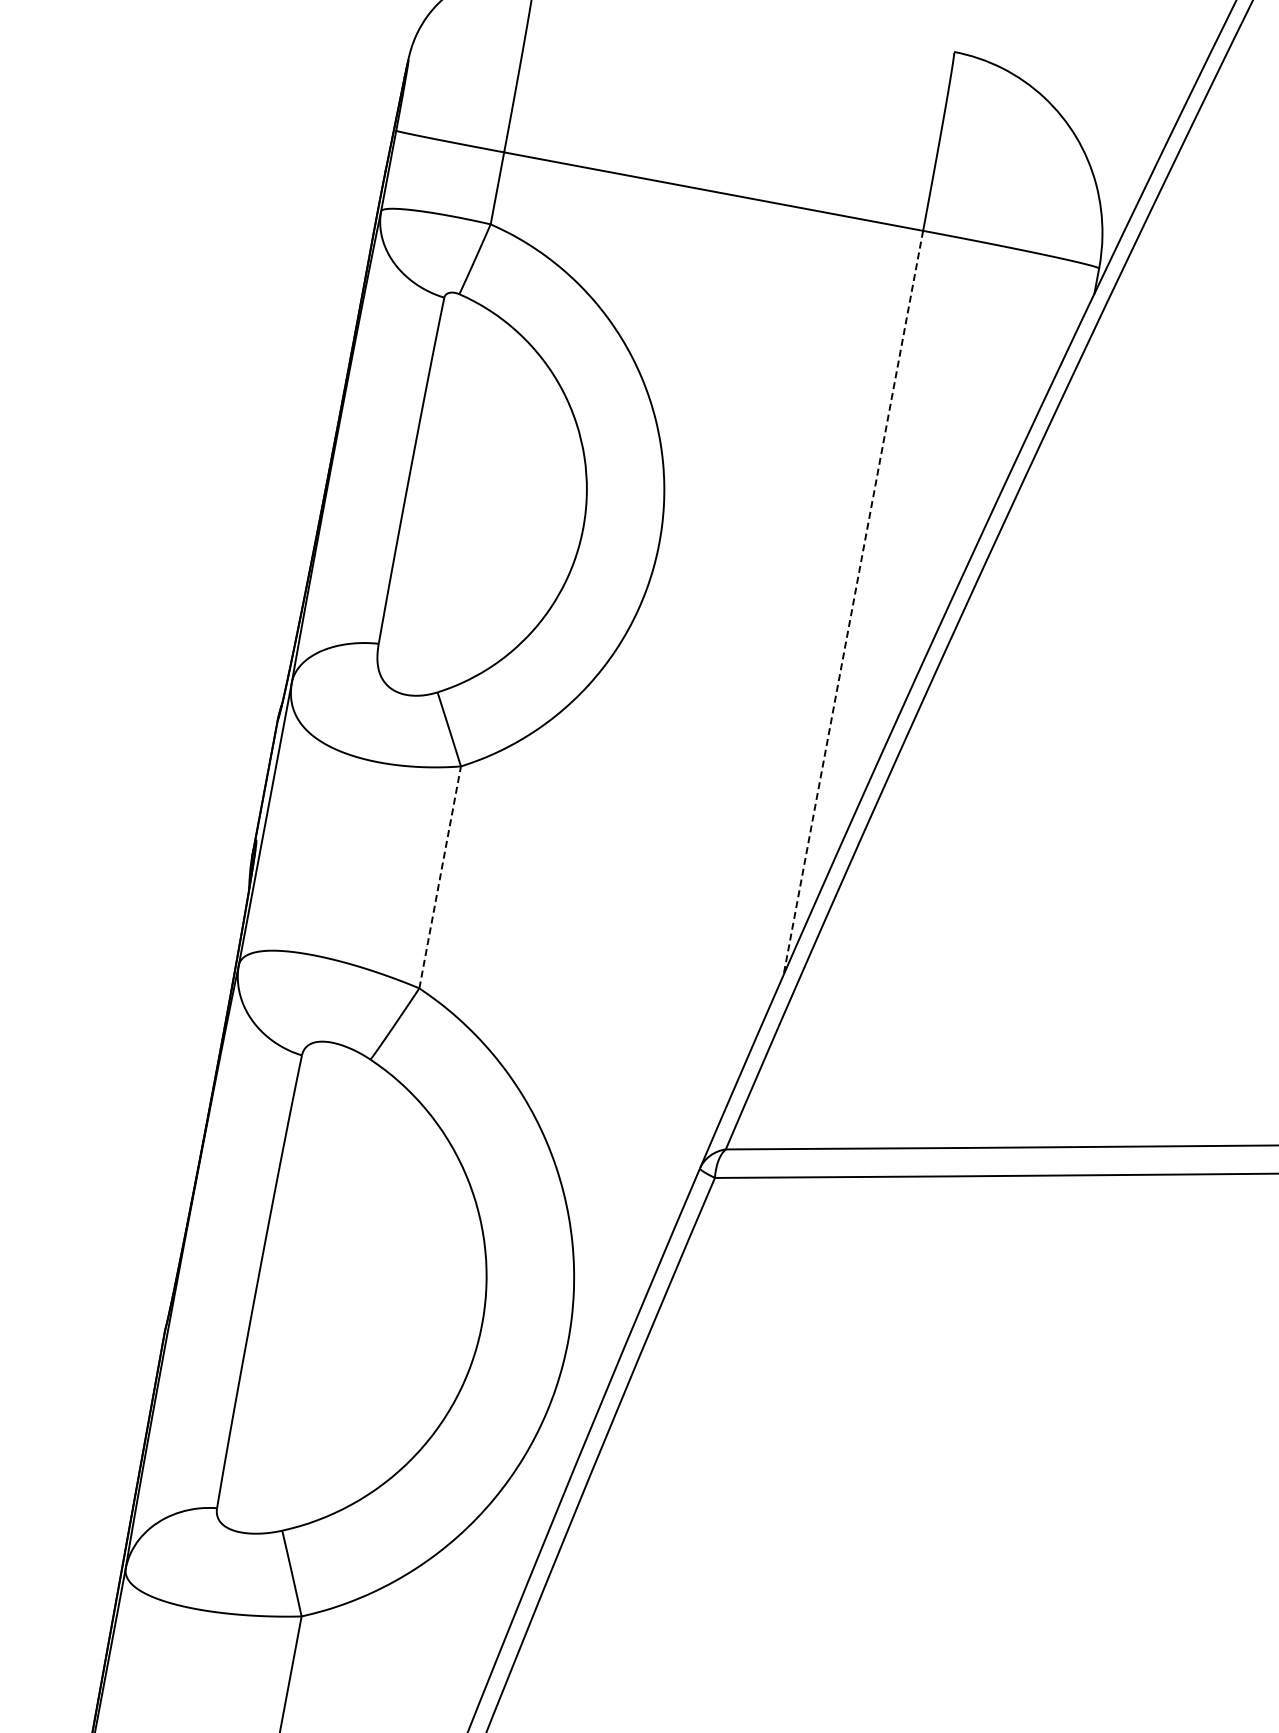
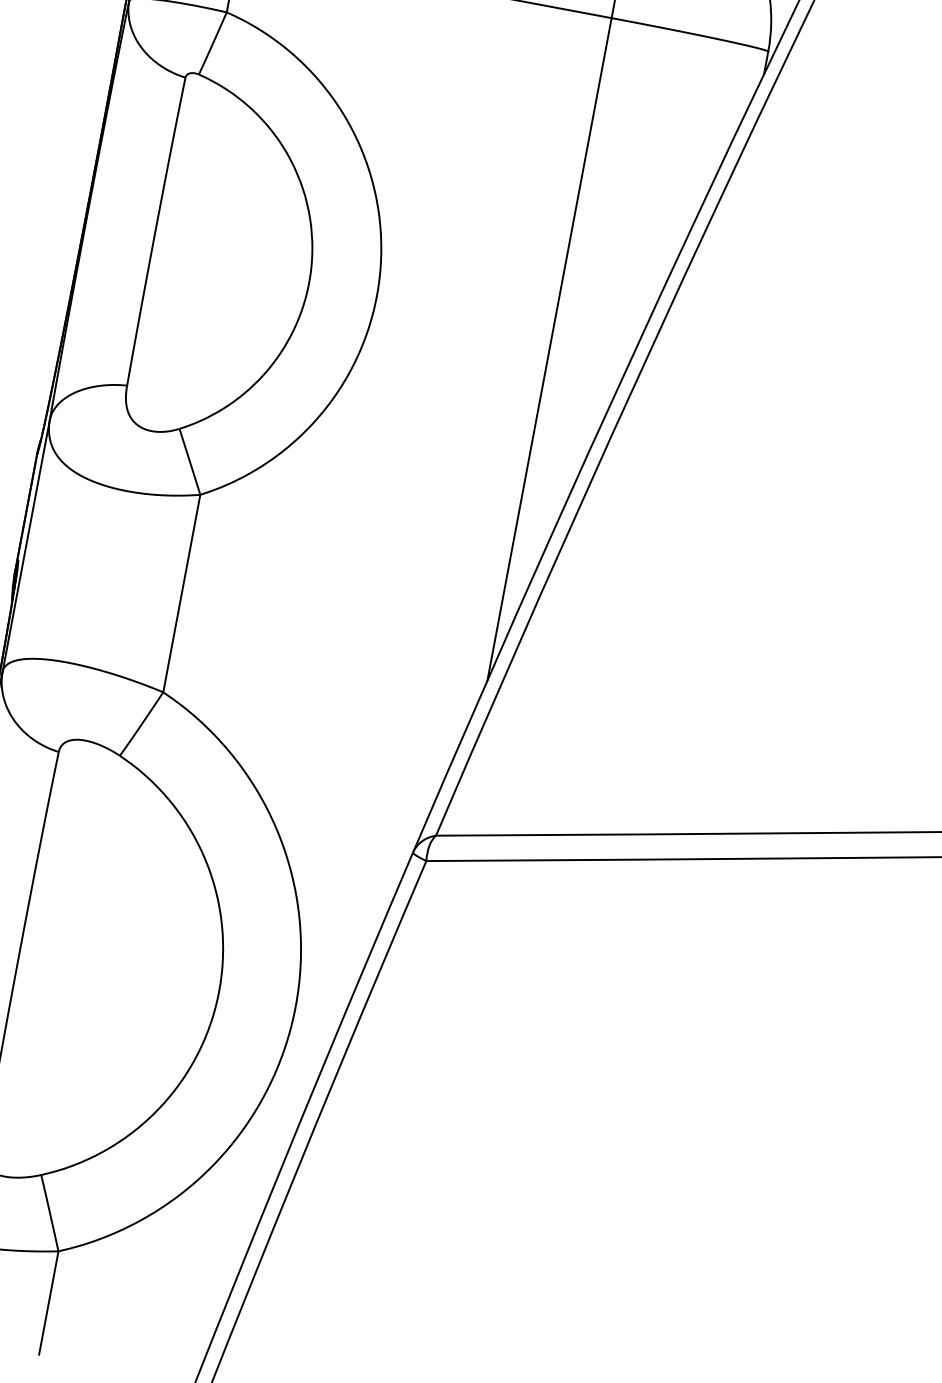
line: (853, 603) -> (549, 349), dashed -> solid
line: (440, 877) -> (182, 593), dashed -> solid

